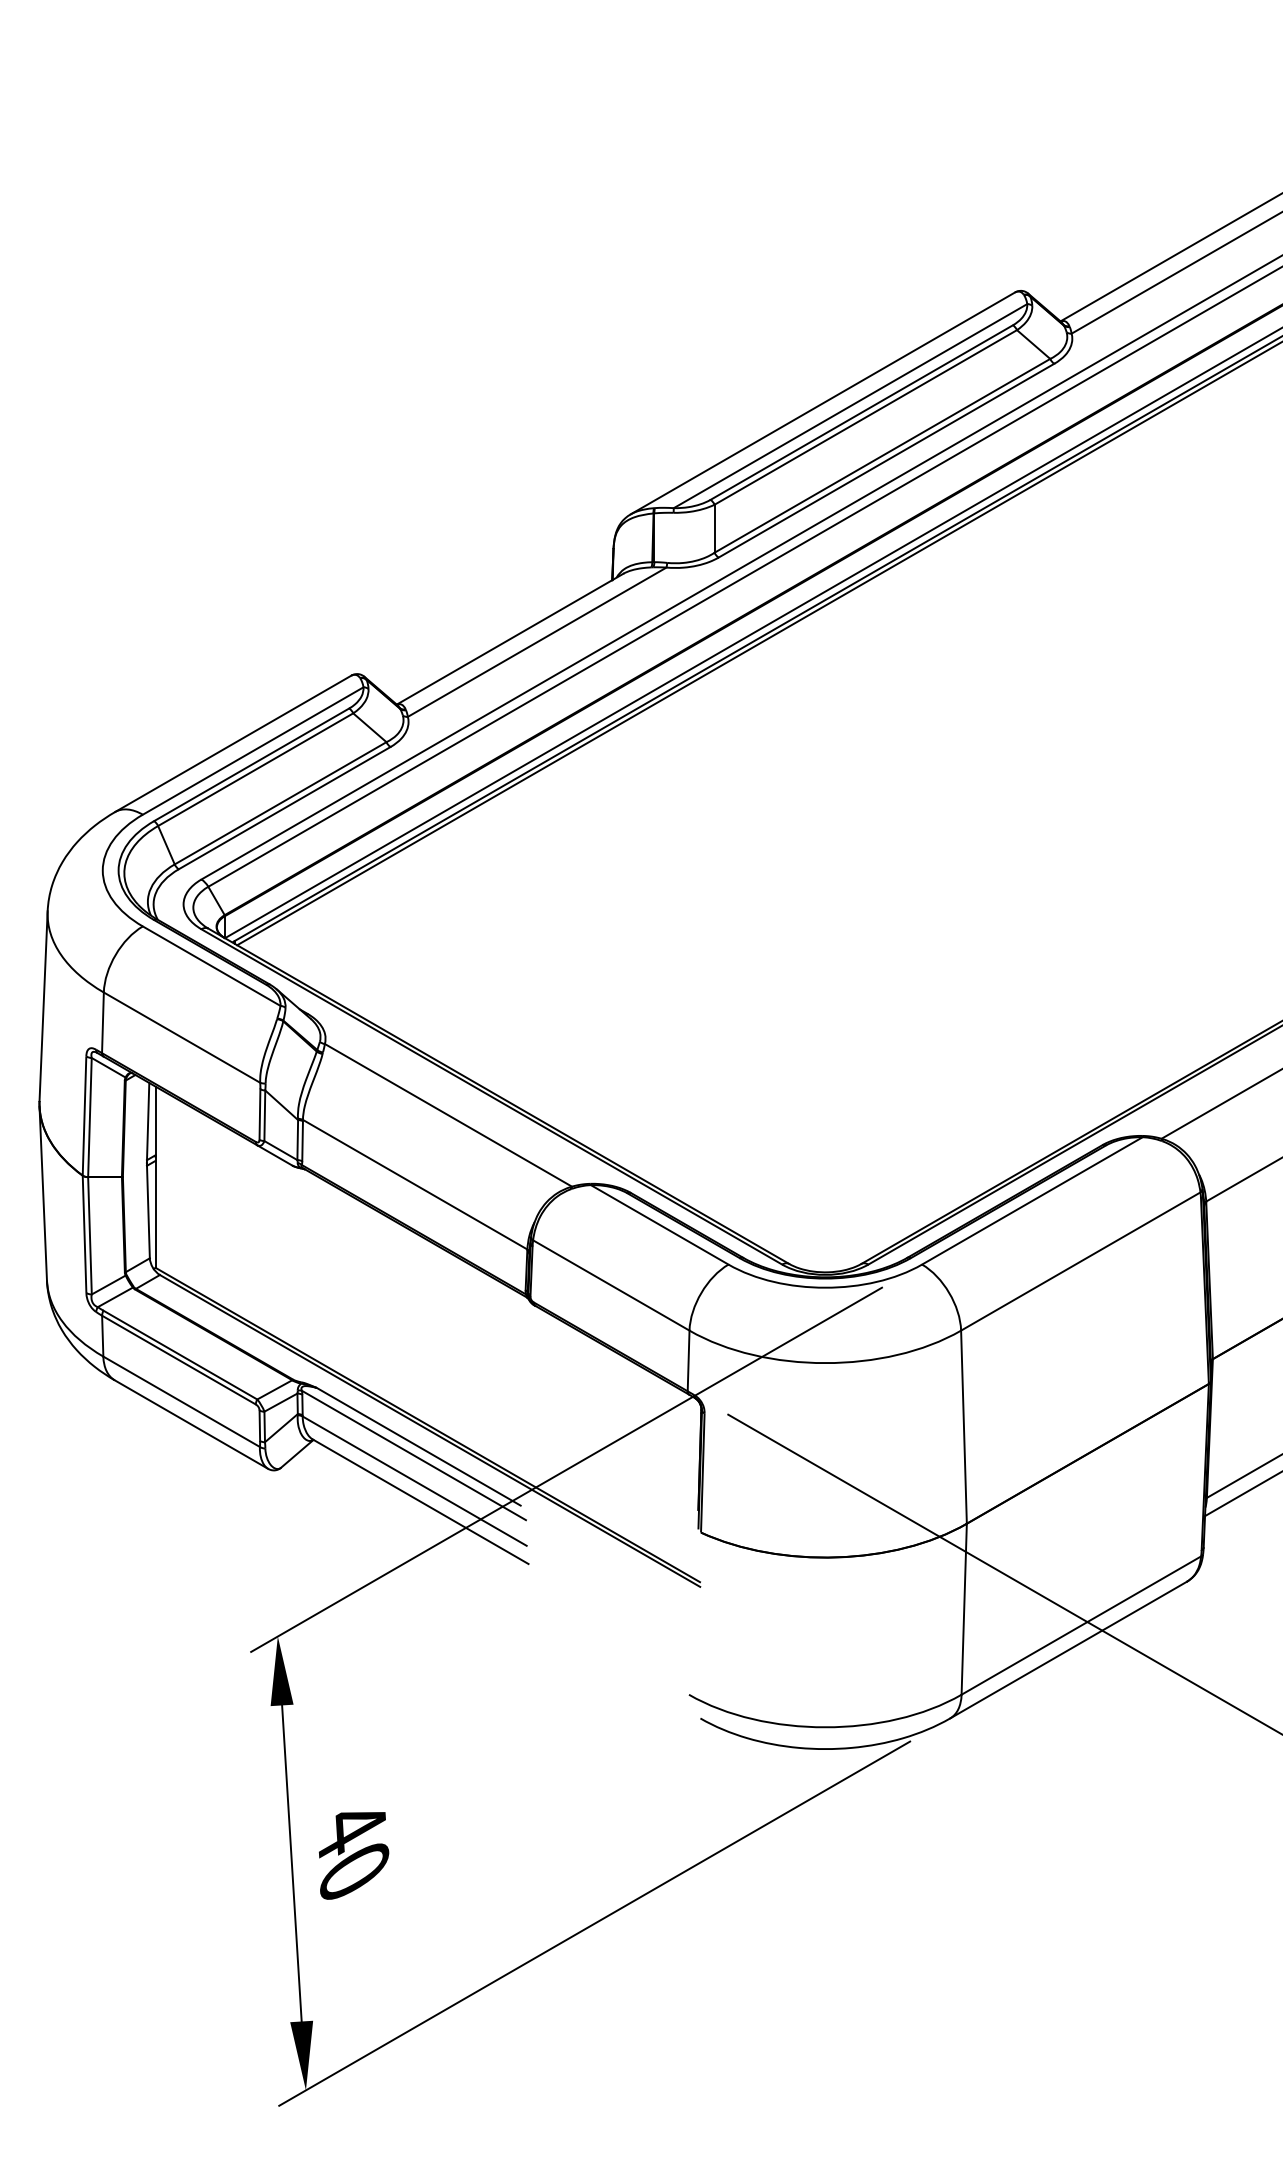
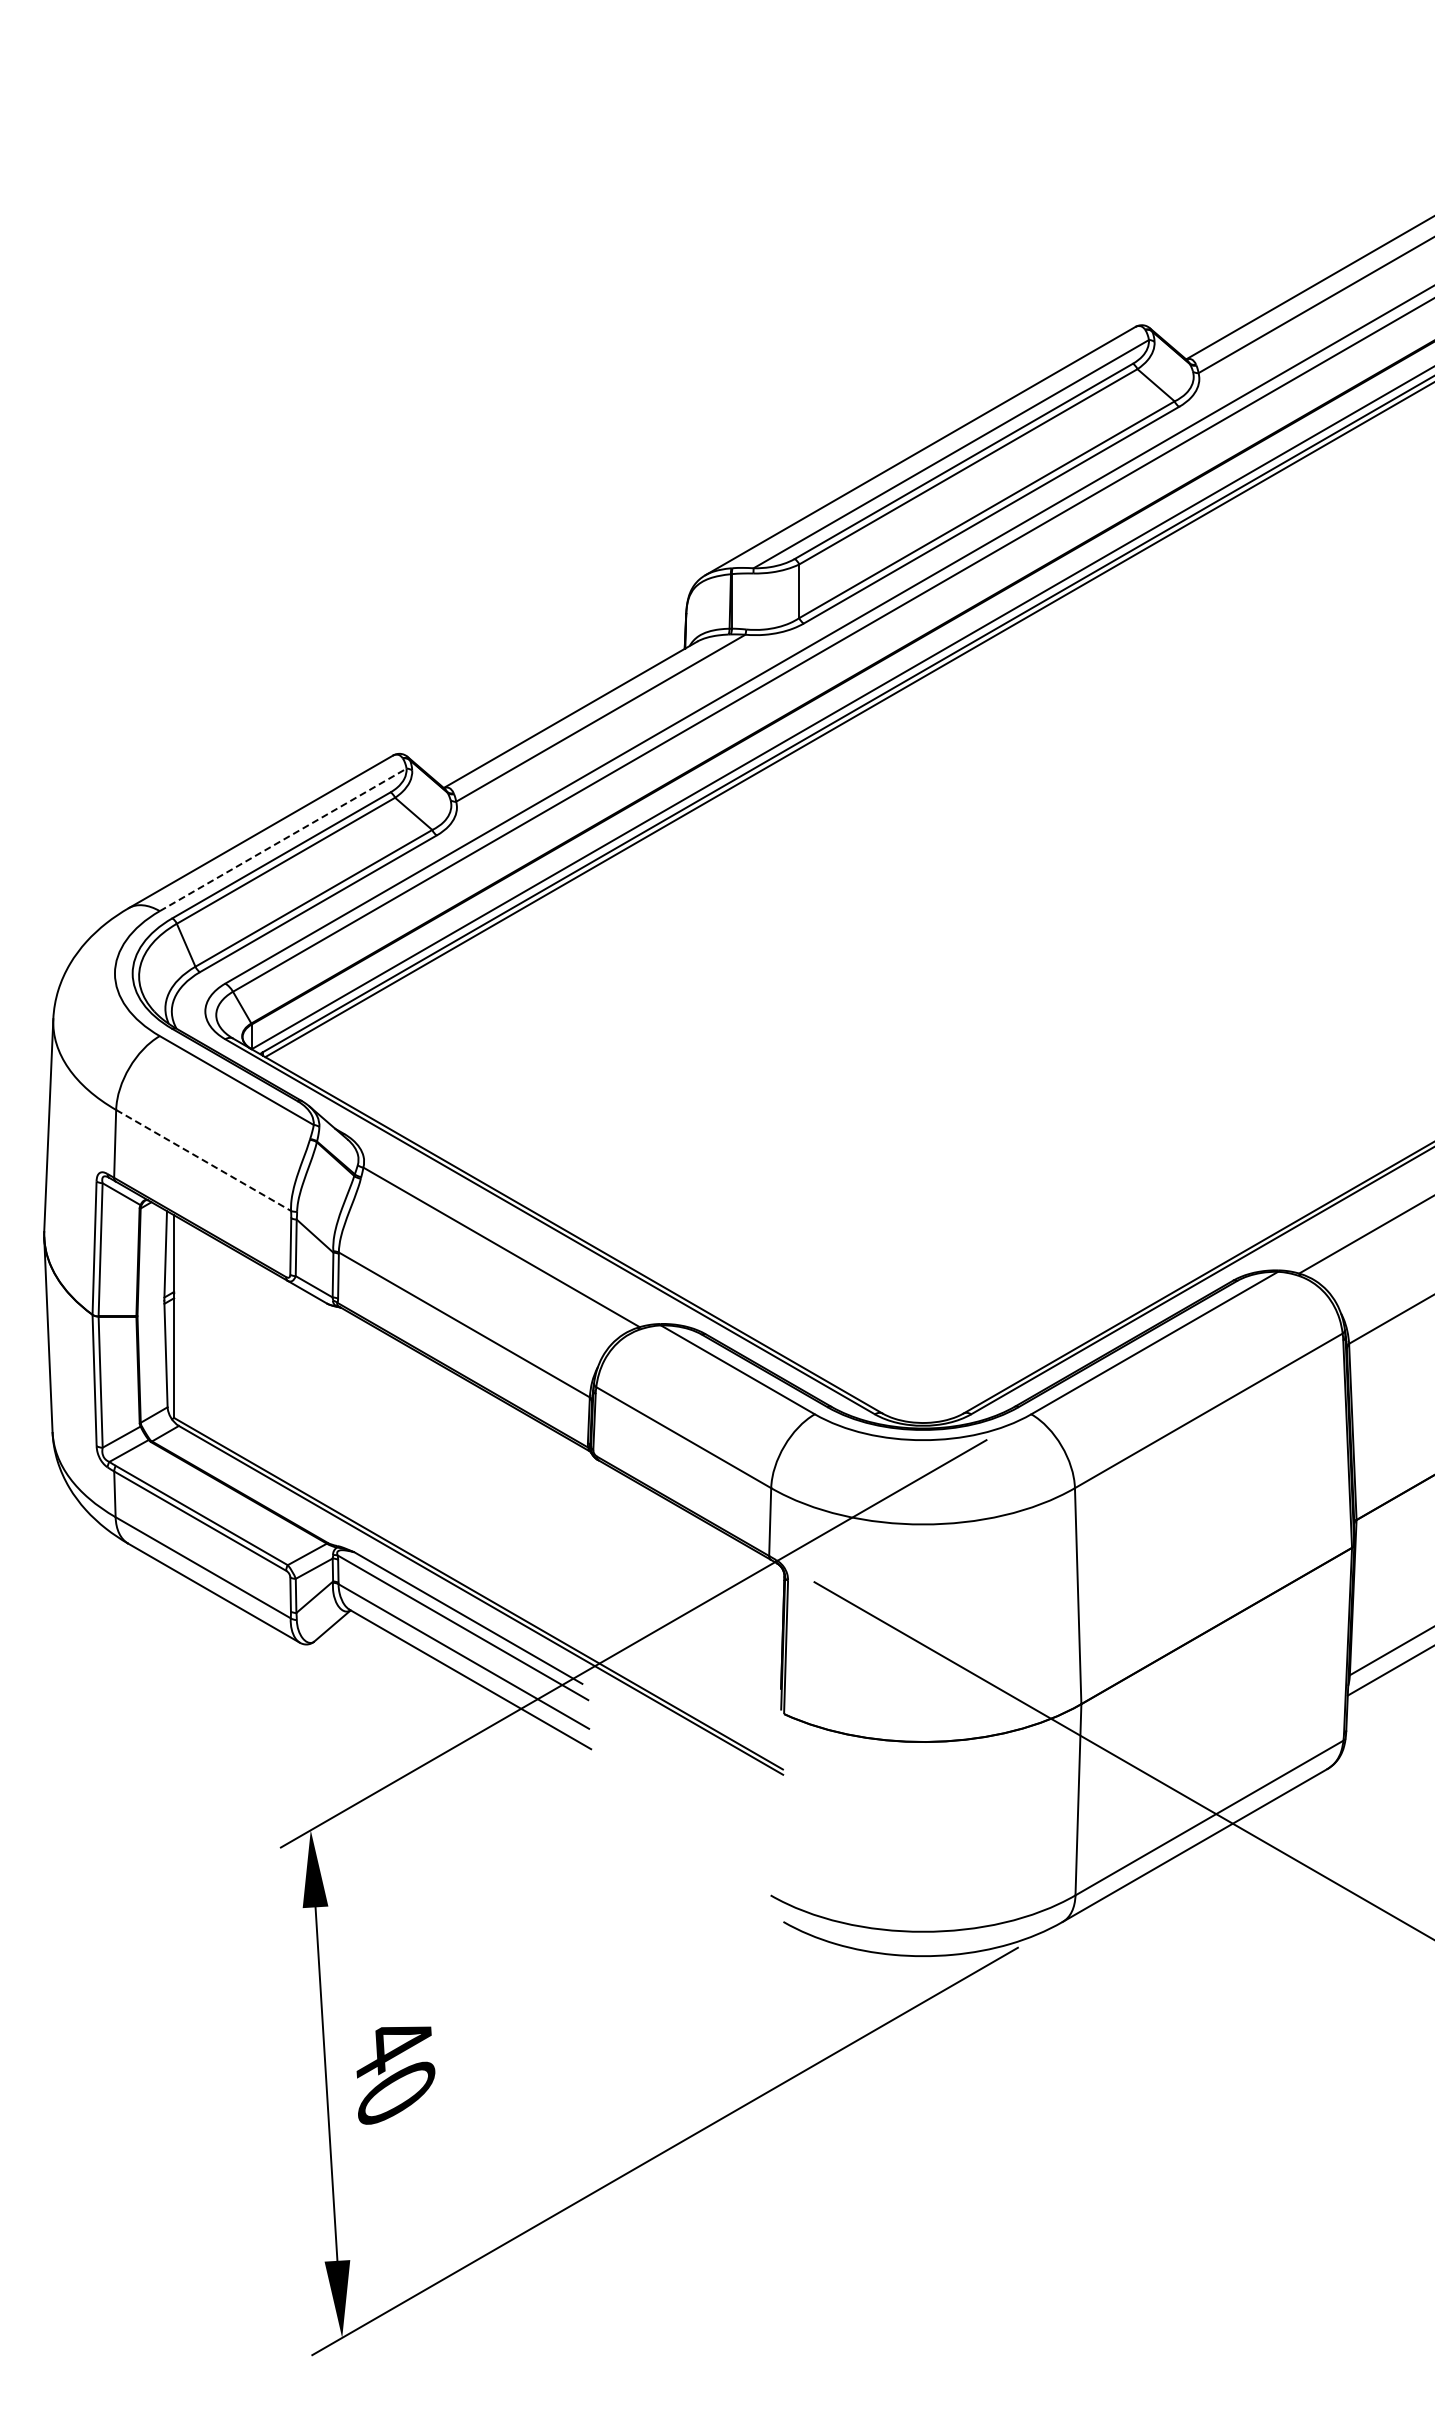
line: (253, 750) -> (283, 839), solid -> dashed
line: (181, 1037) -> (203, 1160), solid -> dashed

